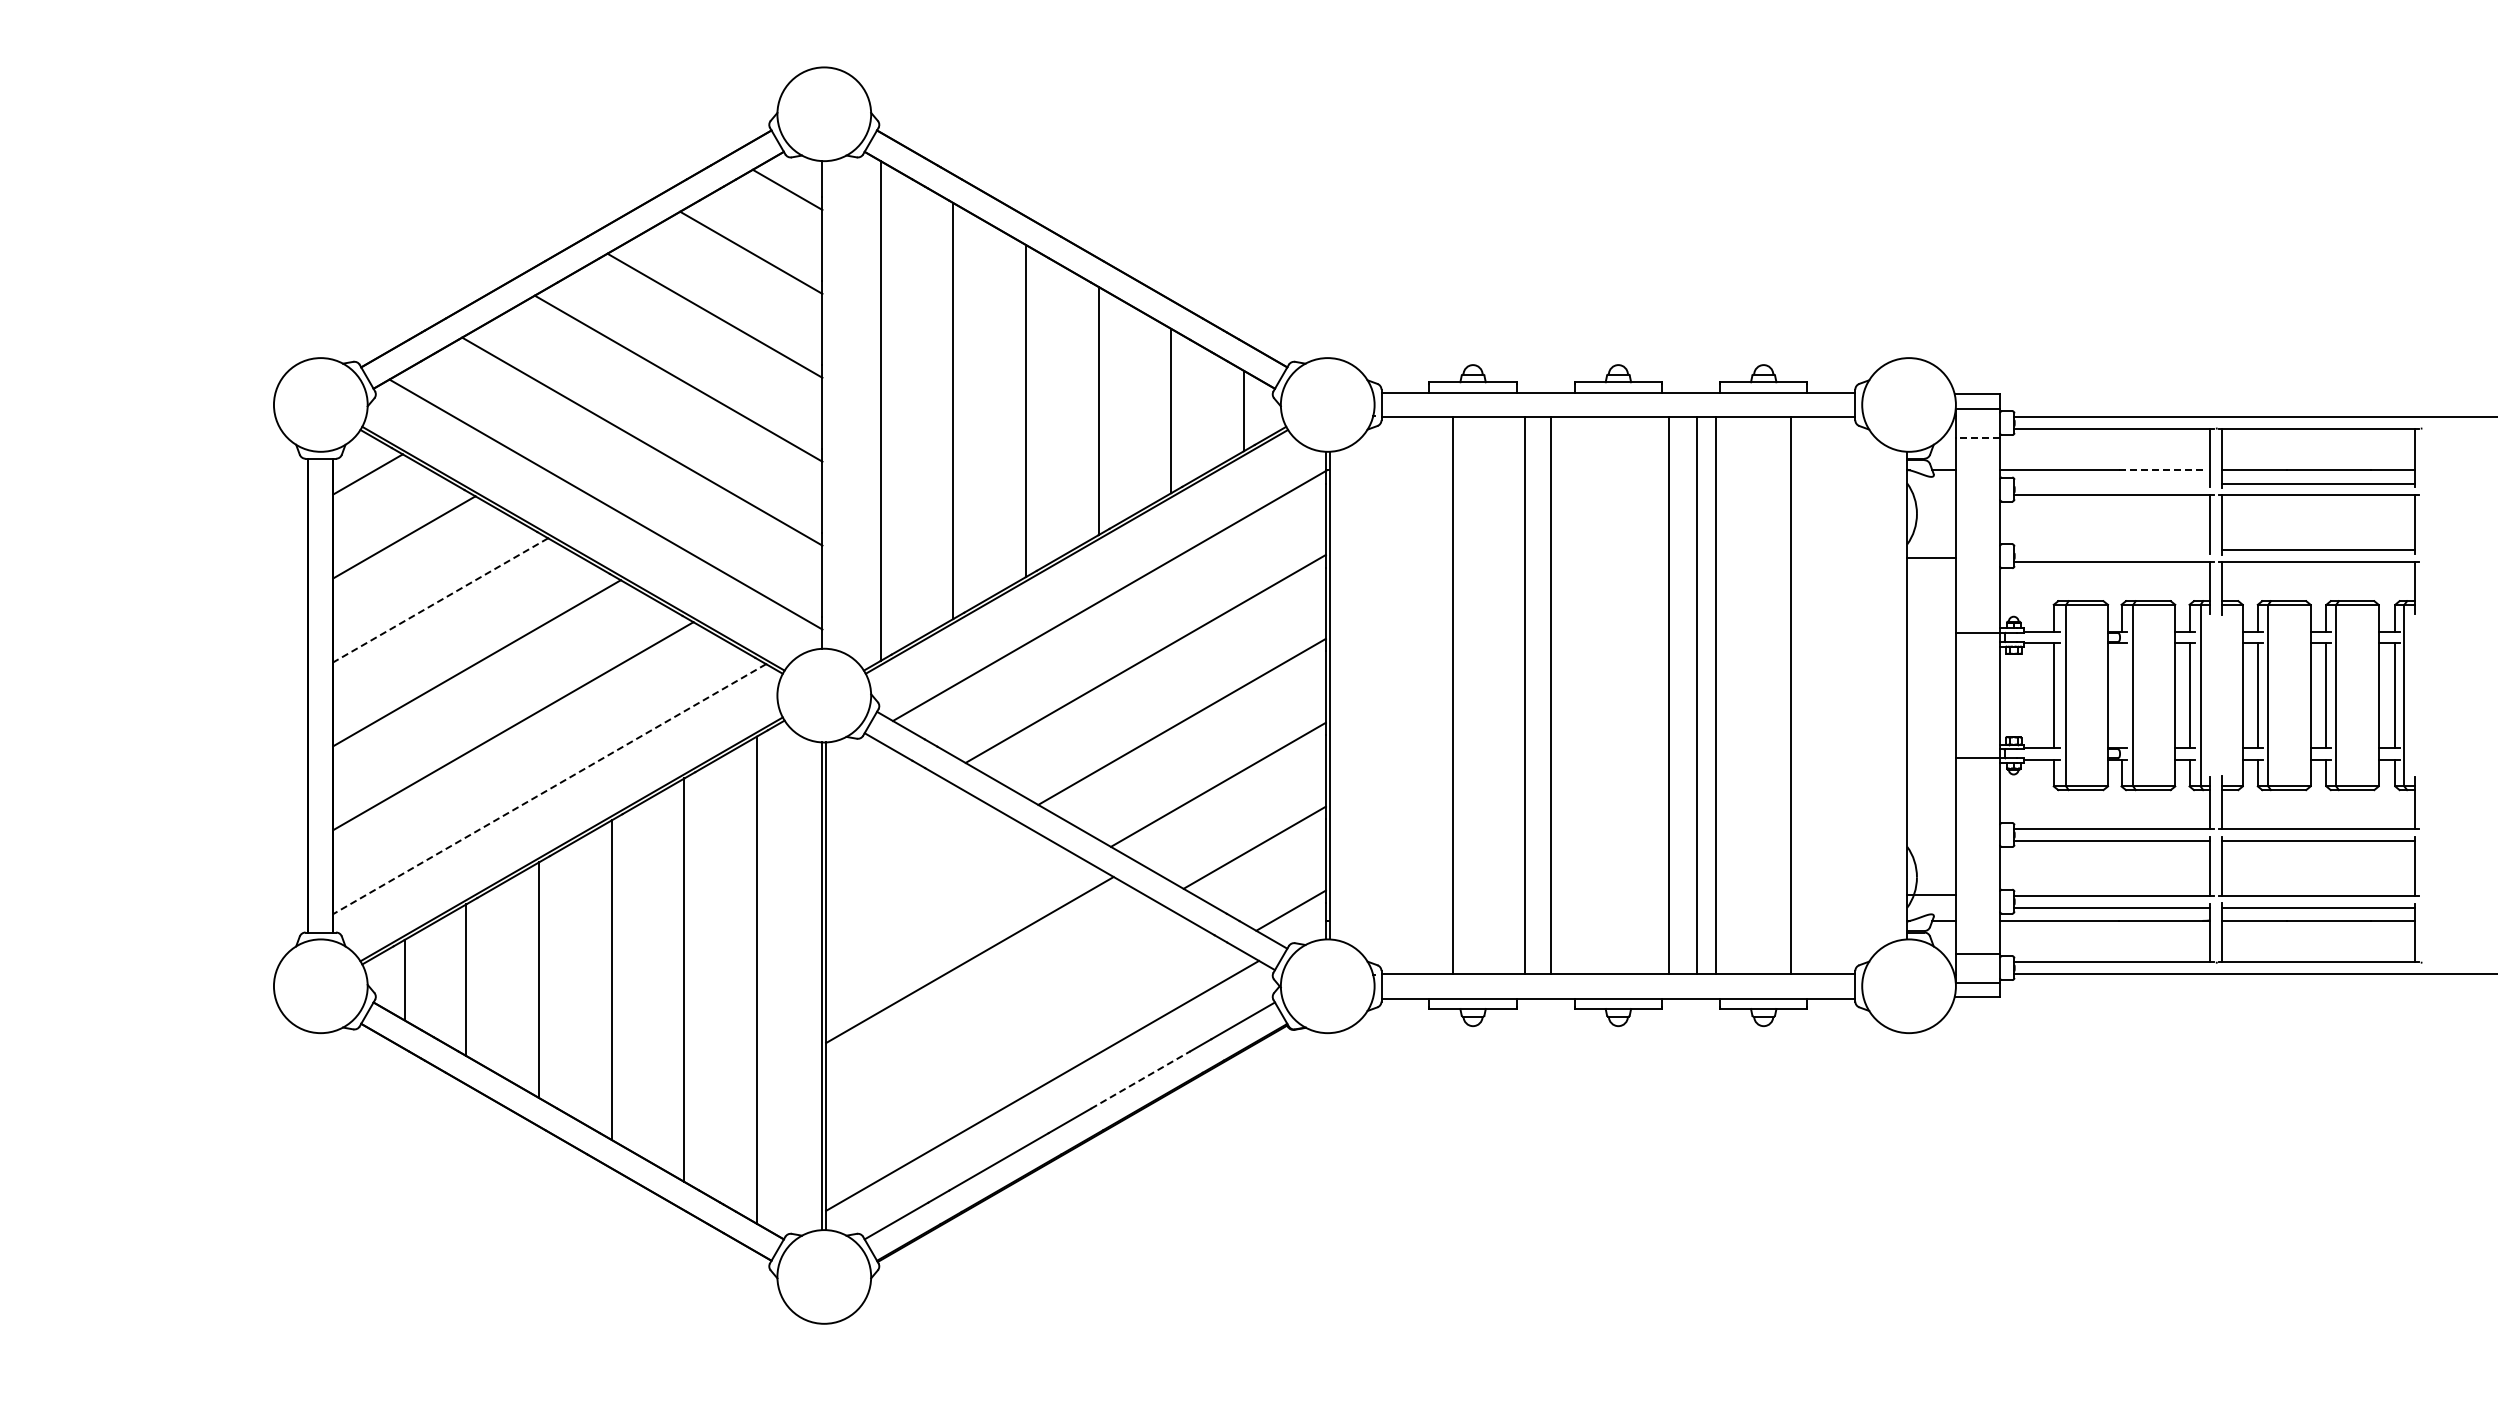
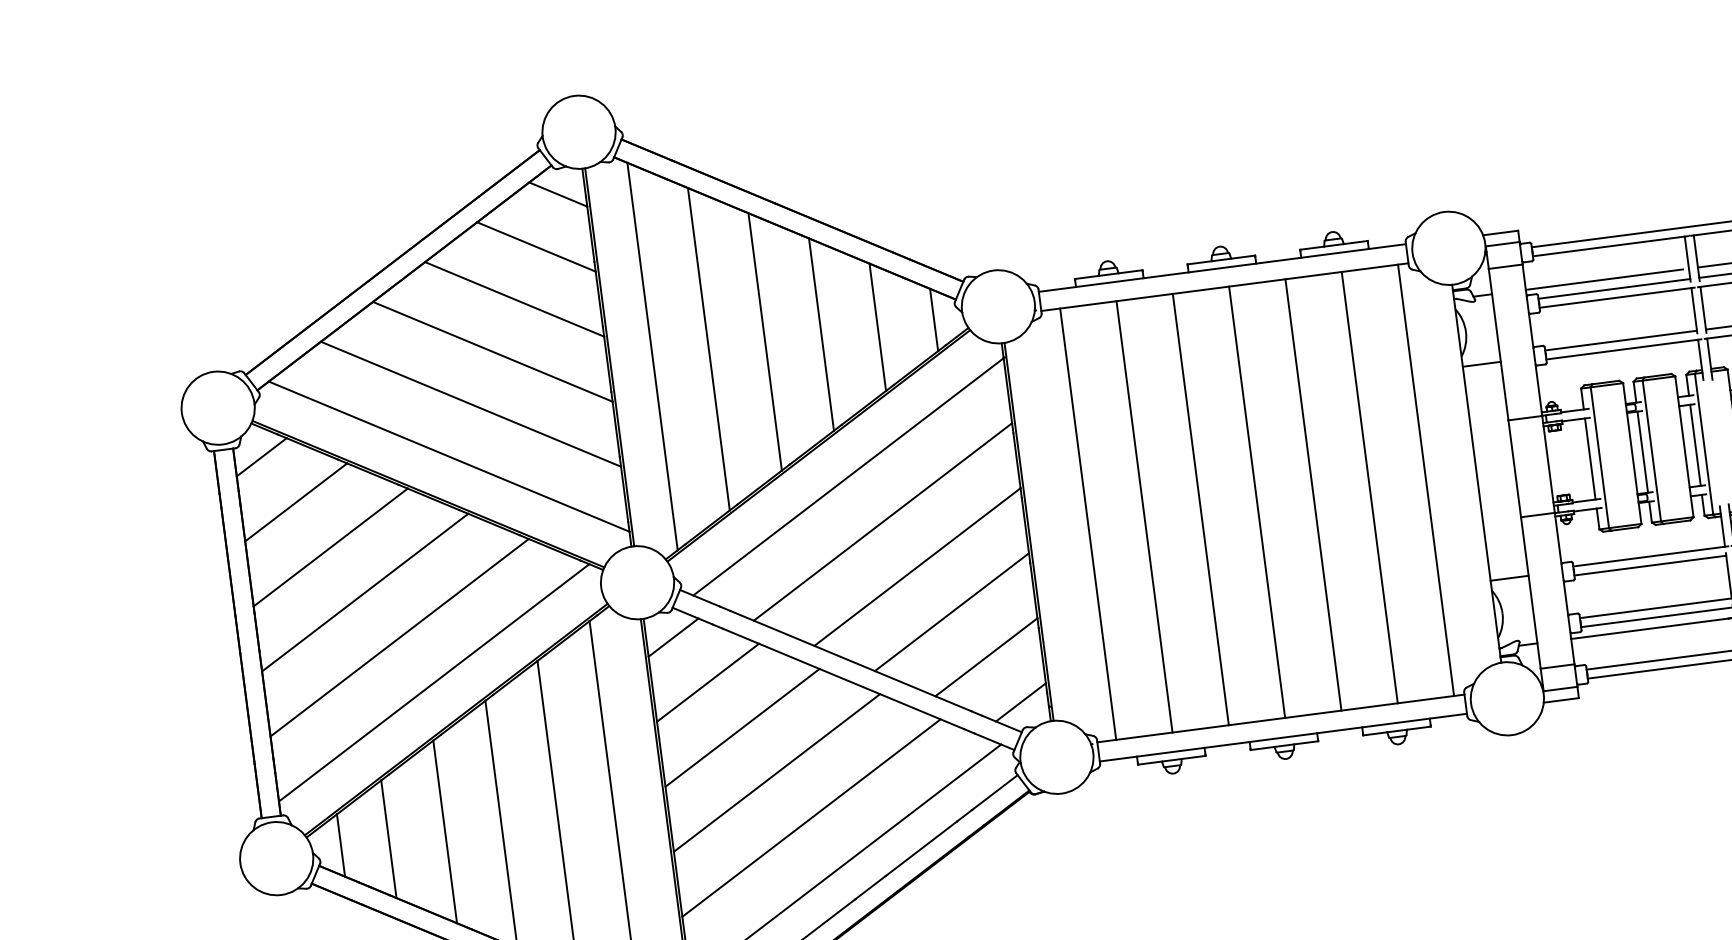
line: (826, 404) -> (609, 356), added
line: (1978, 437) -> (1505, 266), dashed -> solid
line: (2160, 470) -> (1650, 273), dashed -> solid
line: (2112, 483) -> (1614, 288), added
line: (2112, 550) -> (1621, 340), added
line: (440, 600) -> (330, 547), dashed -> solid
line: (1452, 695) -> (1087, 524), moved
line: (1524, 695) -> (1144, 516), moved
line: (1668, 695) -> (1256, 502), moved
line: (1716, 695) -> (1369, 487), moved
line: (1790, 695) -> (1425, 480), moved
line: (2121, 695) -> (1642, 452), added
line: (860, 771) -> (673, 637), added
line: (549, 789) -> (434, 683), dashed -> solid
line: (897, 834) -> (708, 682), added
line: (1931, 894) -> (1509, 578), moved
line: (933, 897) -> (742, 728), added
line: (1006, 1022) -> (811, 817), added
line: (1141, 1079) -> (921, 848), dashed -> solid

